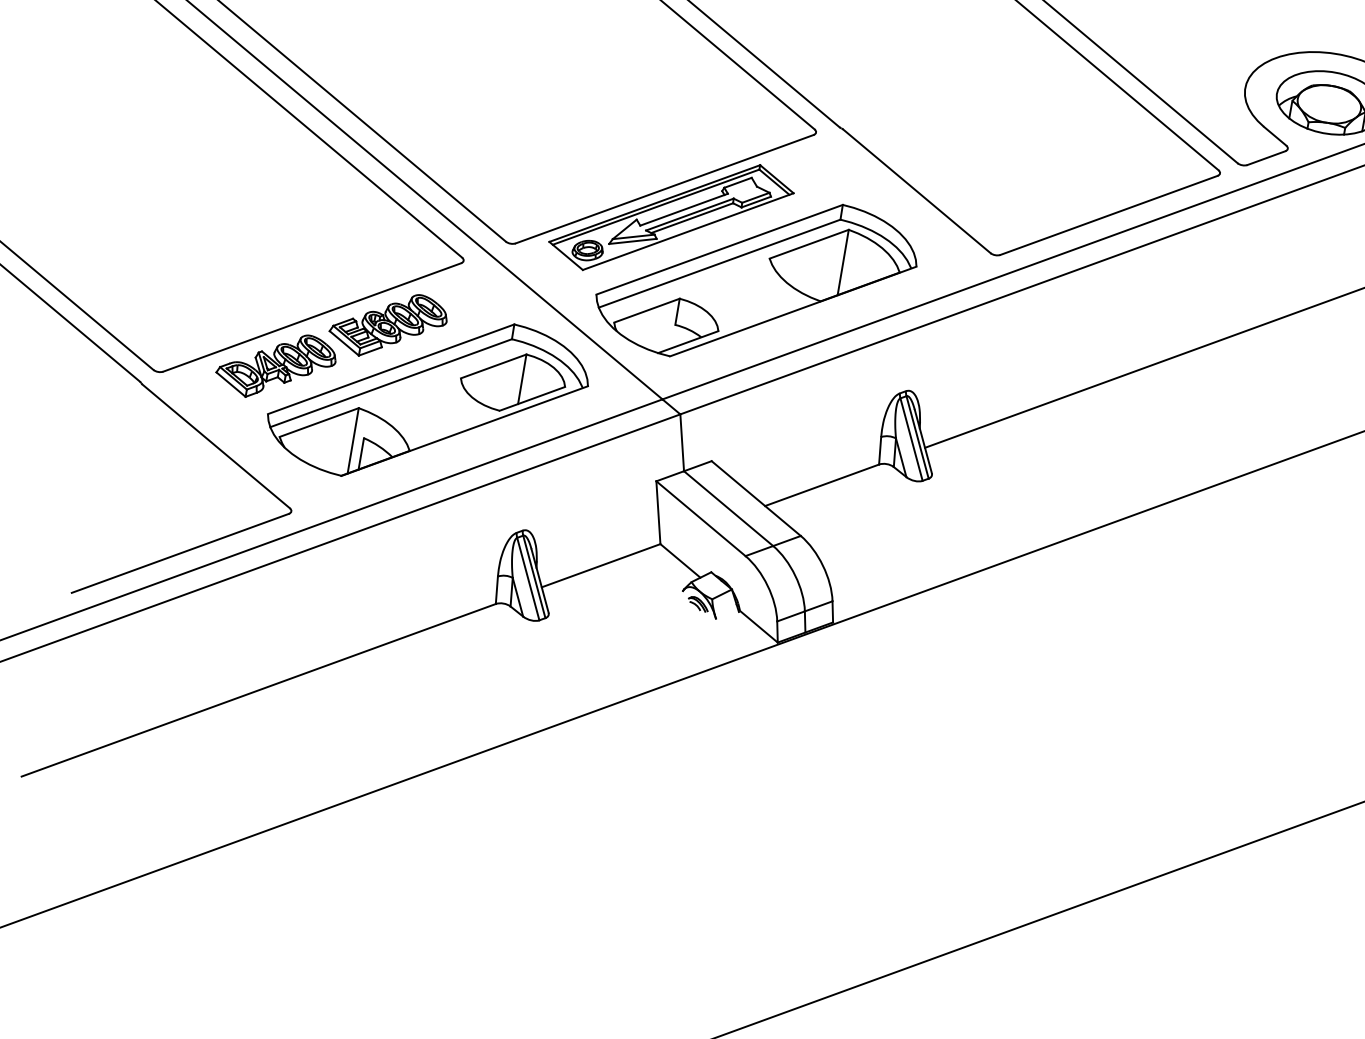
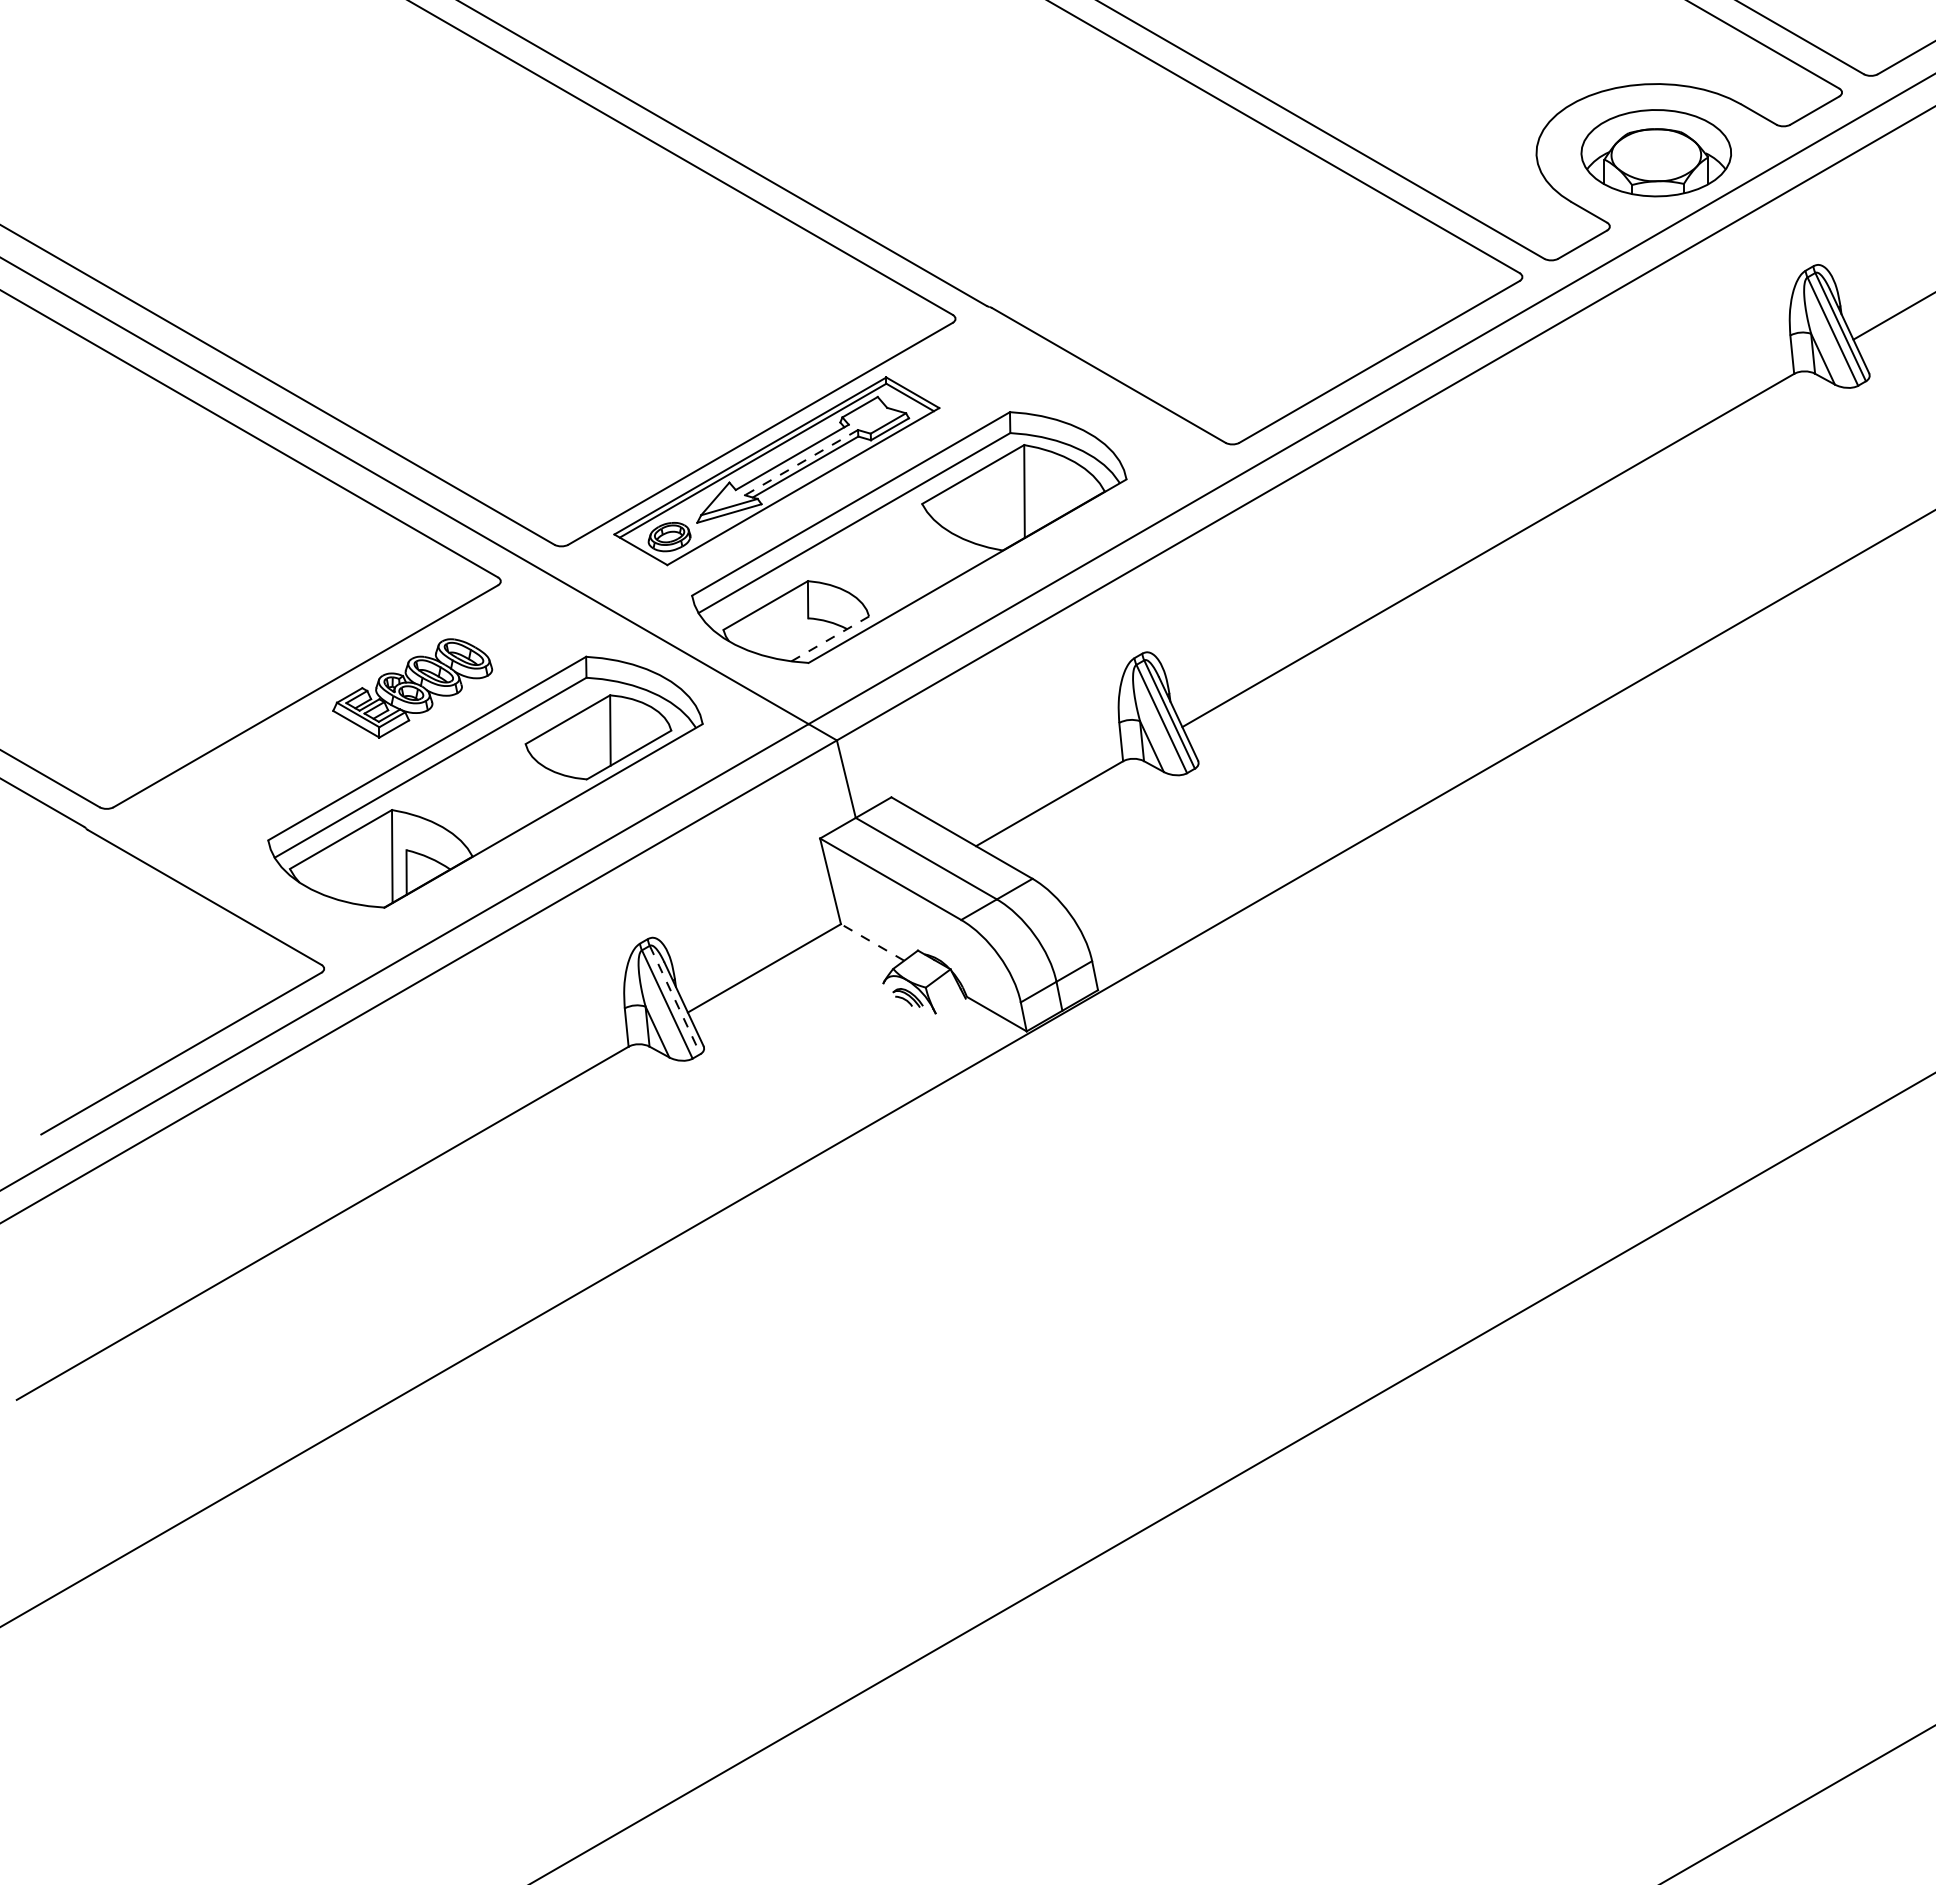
line: (689, 214) -> (801, 462), solid -> dashed
line: (688, 341) -> (830, 638), solid -> dashed
part: (275, 366) -> (267, 772), removed
line: (680, 560) -> (872, 942), solid -> dashed
line: (534, 577) -> (675, 1000), solid -> dashed

